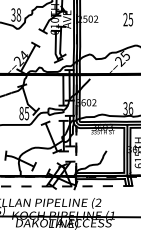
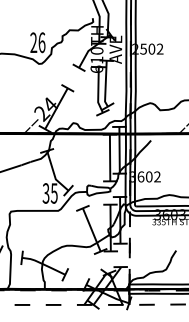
text: (16, 14) -> (38, 41), 38 -> 26
text: (21, 113) -> (45, 193), 85 -> 35

